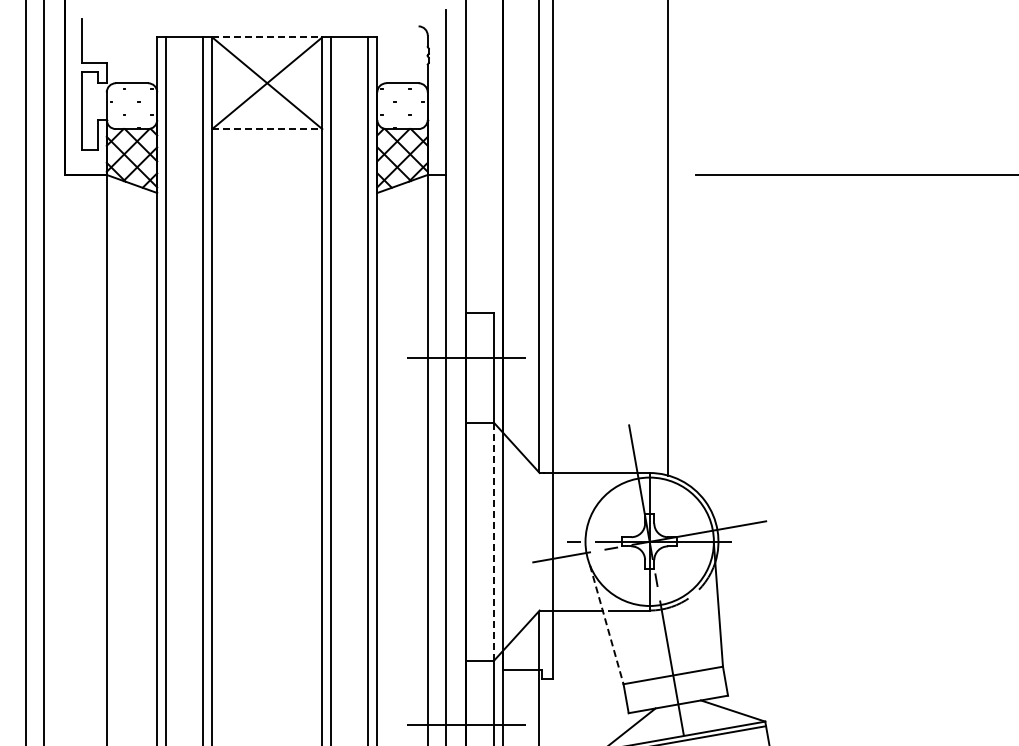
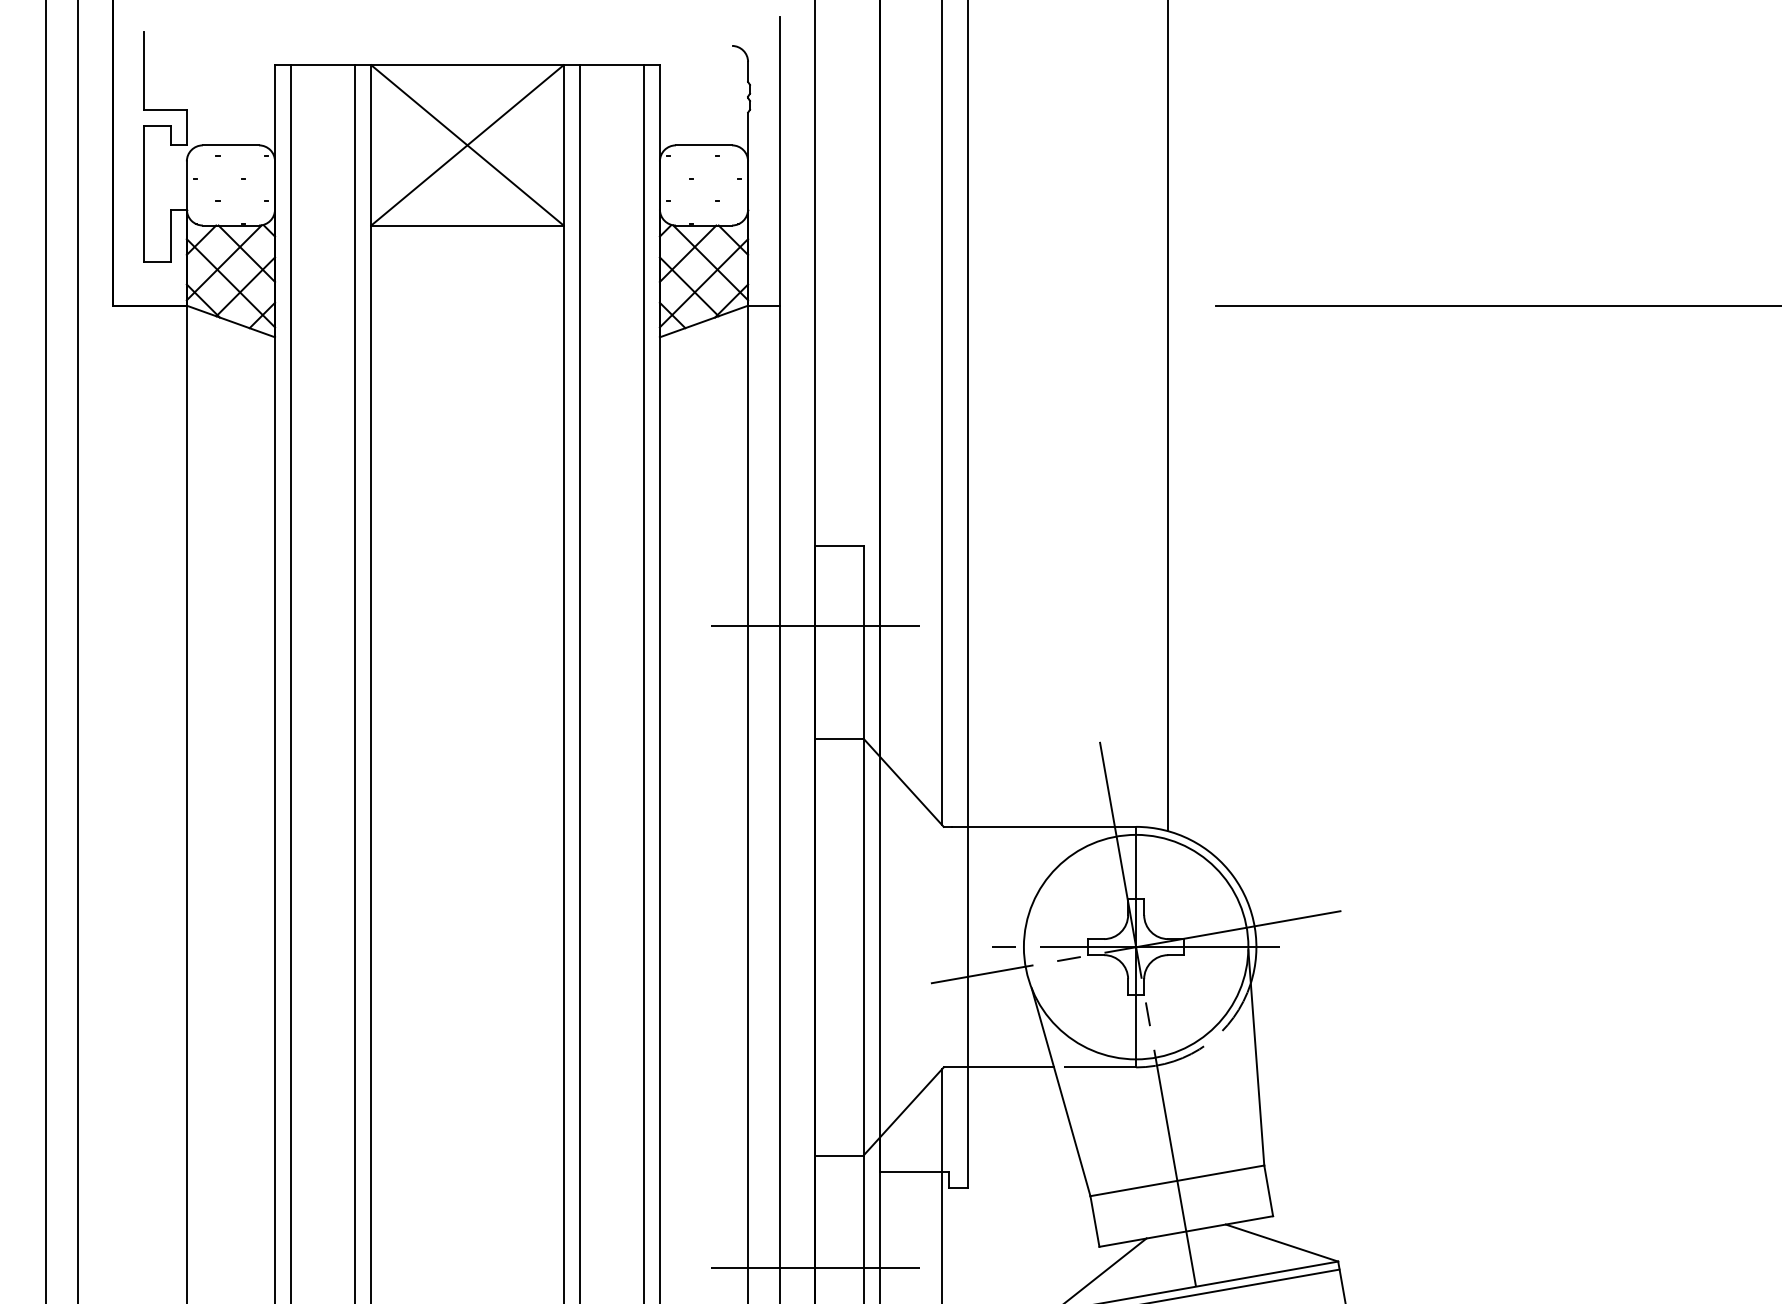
line: (267, 37) -> (467, 65), dashed -> solid
line: (267, 129) -> (467, 226), dashed -> solid
line: (493, 541) -> (863, 946), dashed -> solid
line: (606, 624) -> (1060, 1091), dashed -> solid

